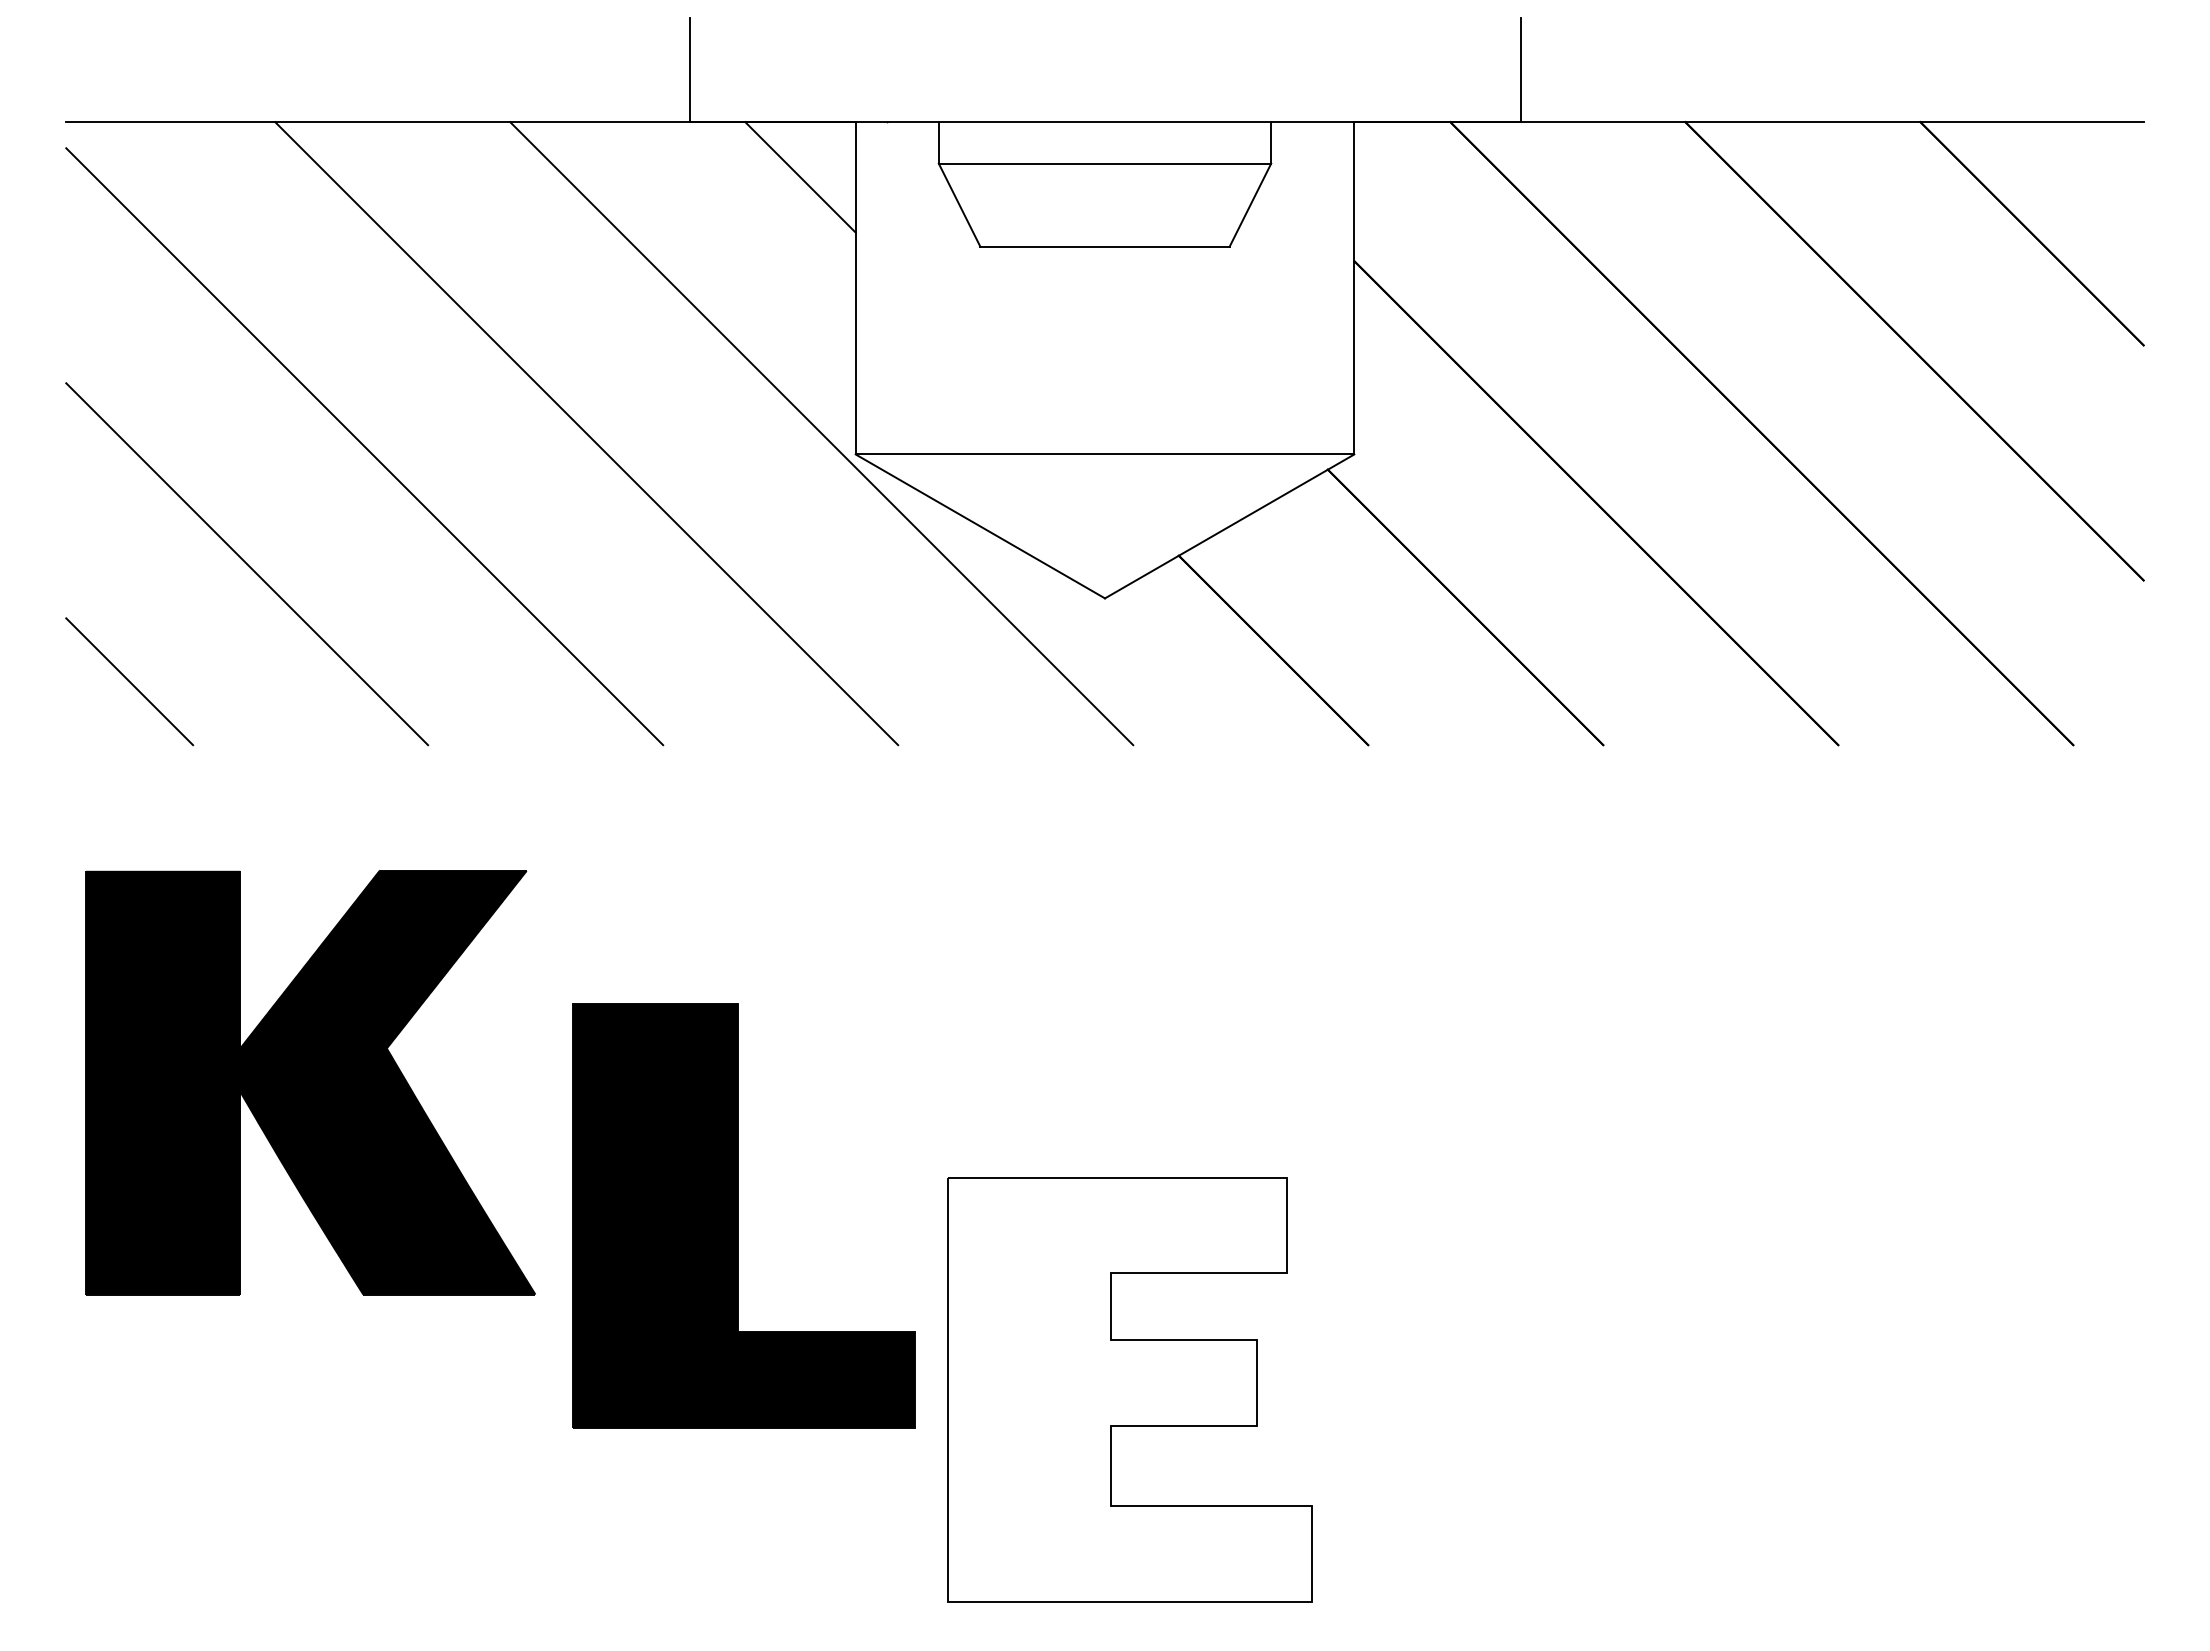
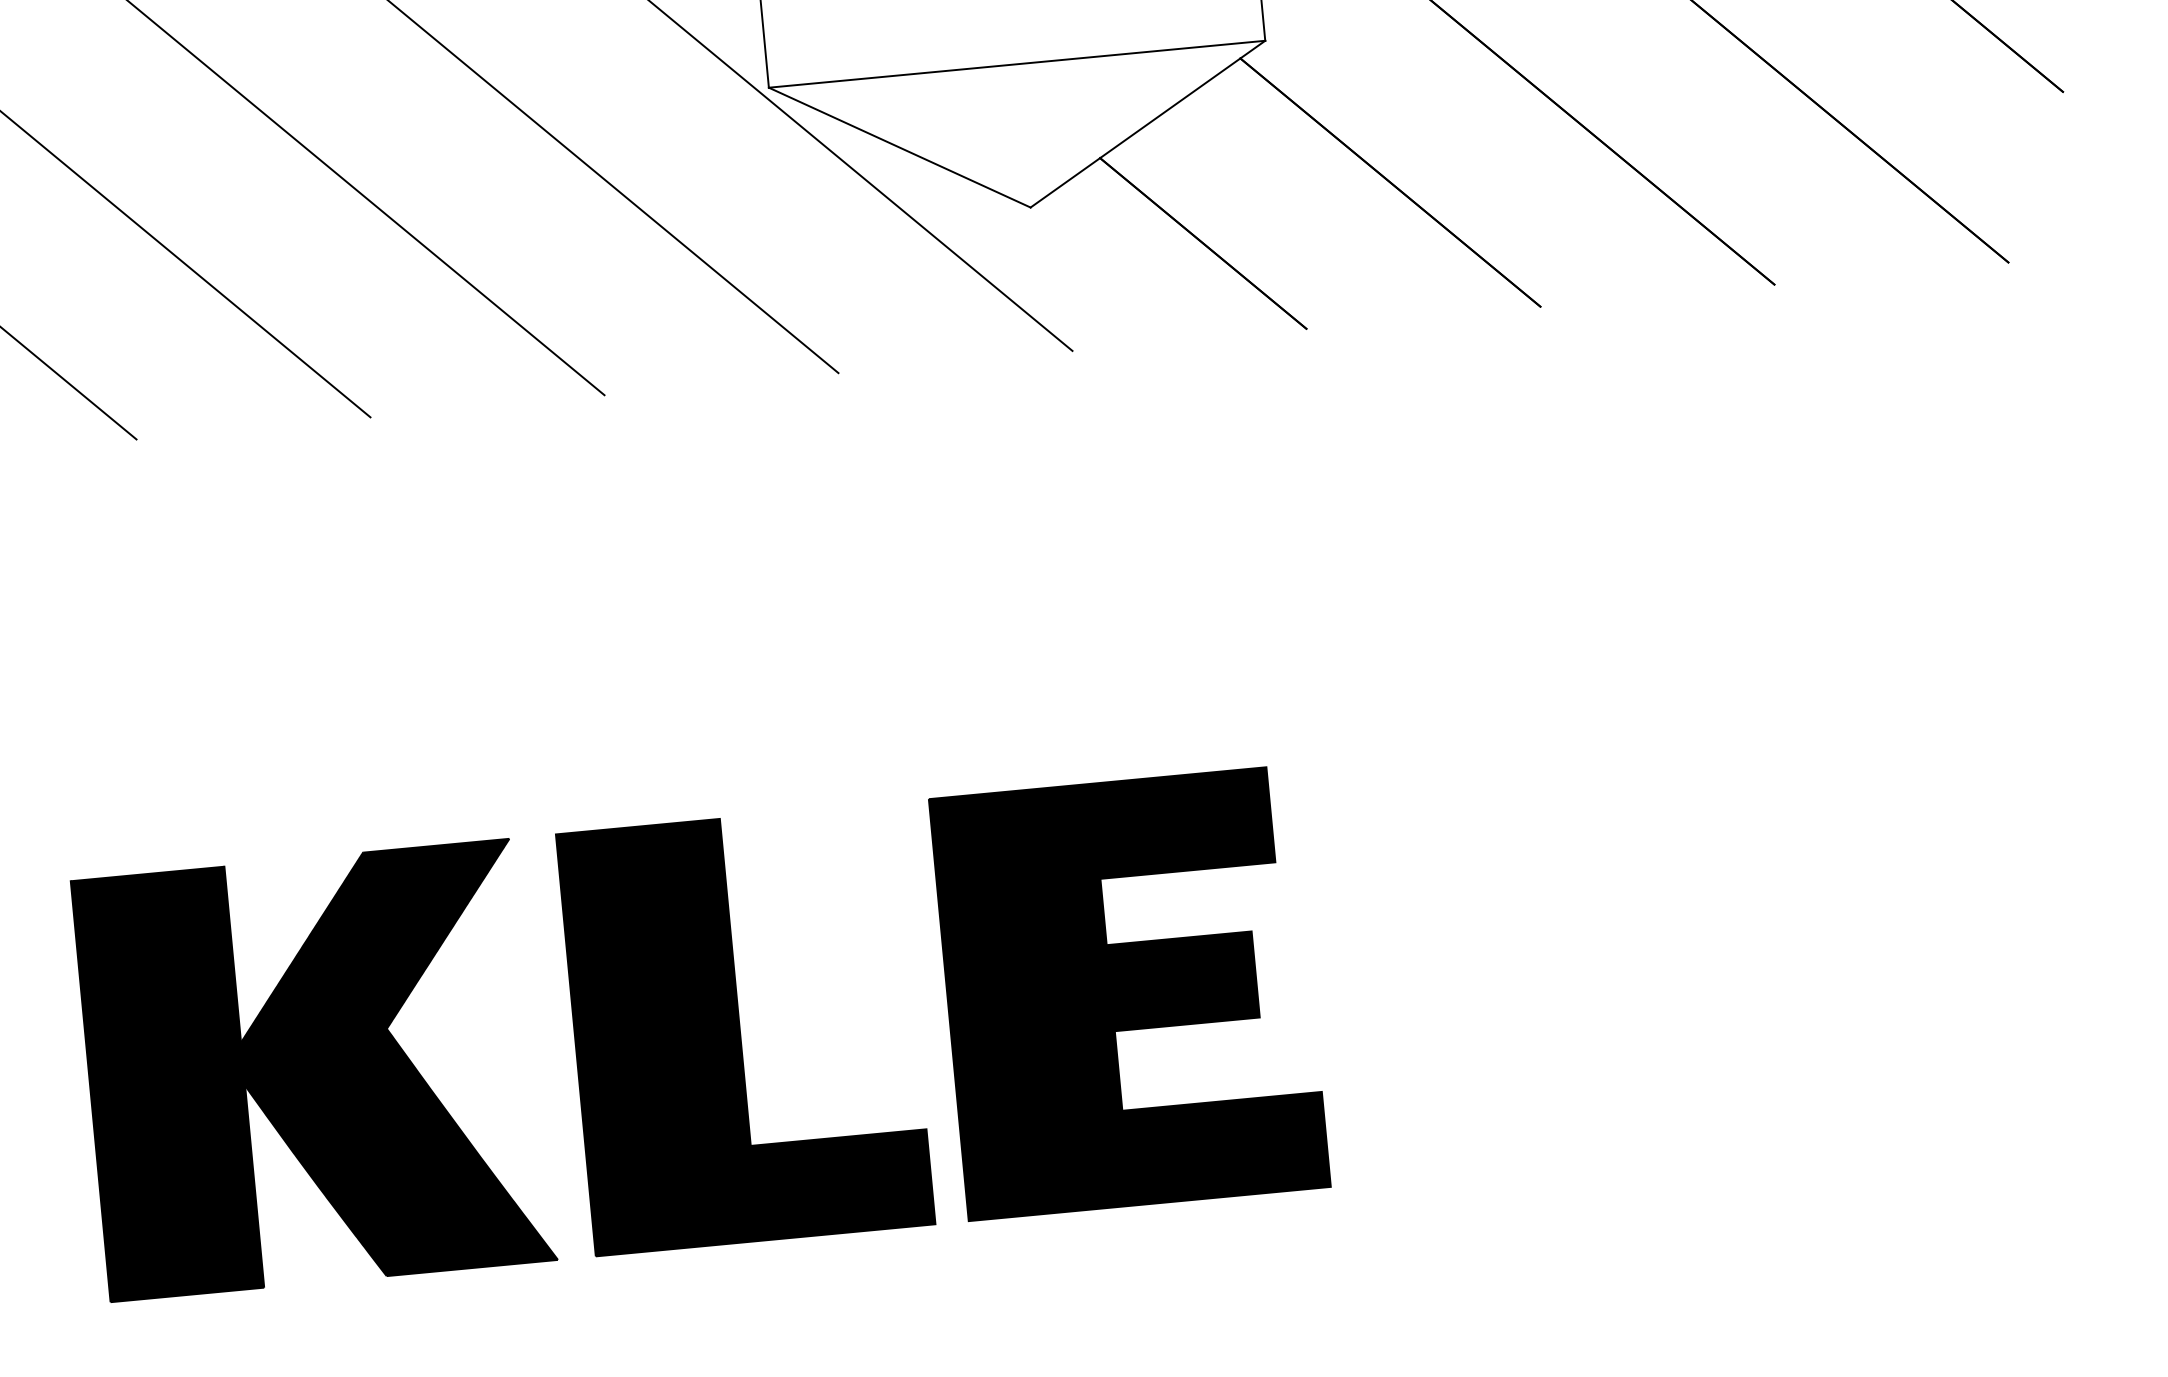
part: (310, 1082) -> (314, 1069), moved
part: (743, 1215) -> (745, 1029), moved
fill: (1129, 1389) -> (1129, 992), added

